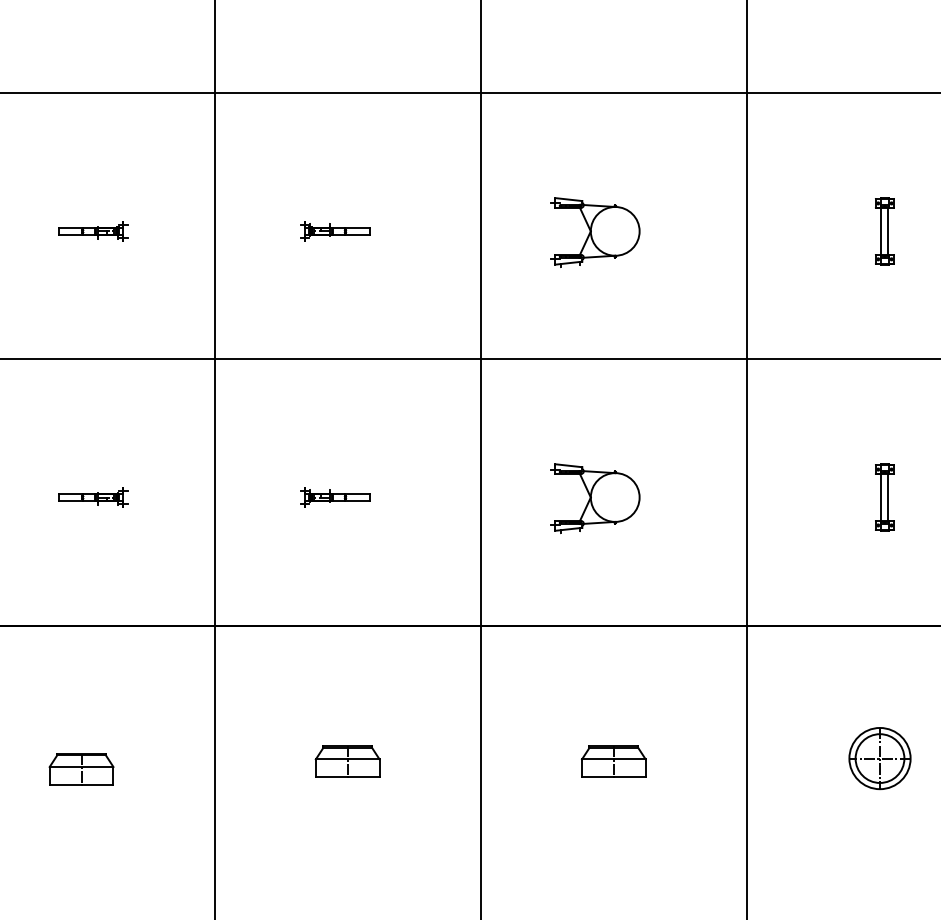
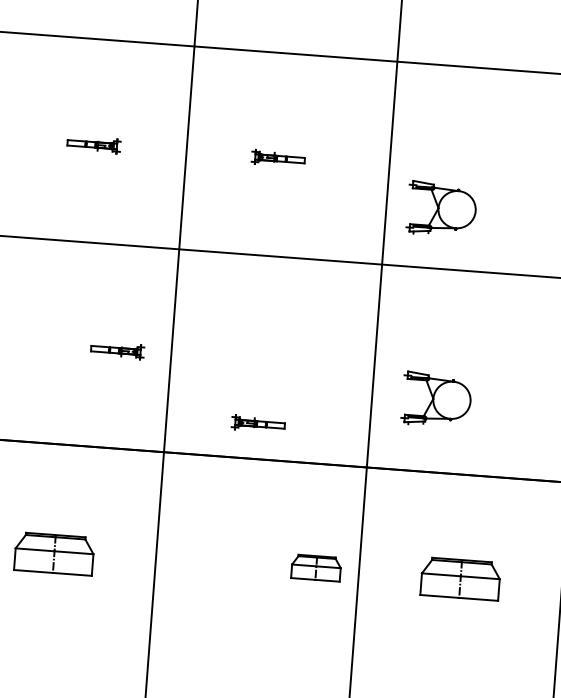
part: (595, 232) -> (441, 209), moved
part: (93, 497) -> (117, 350), moved
part: (335, 497) -> (258, 424), moved
part: (595, 498) -> (436, 399), moved
part: (347, 761) -> (316, 567), moved
part: (613, 761) -> (460, 578), size x1.6
part: (81, 769) -> (54, 554), size x1.6

